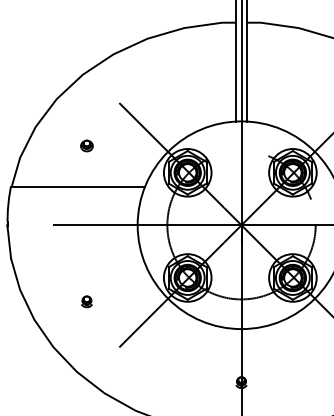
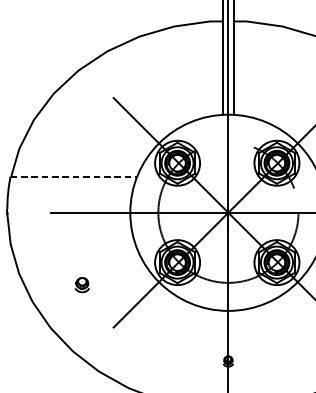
part: (86, 145) -> (81, 137), removed
line: (77, 186) -> (73, 176), solid -> dashed
part: (86, 301) -> (81, 284), size x1.4

